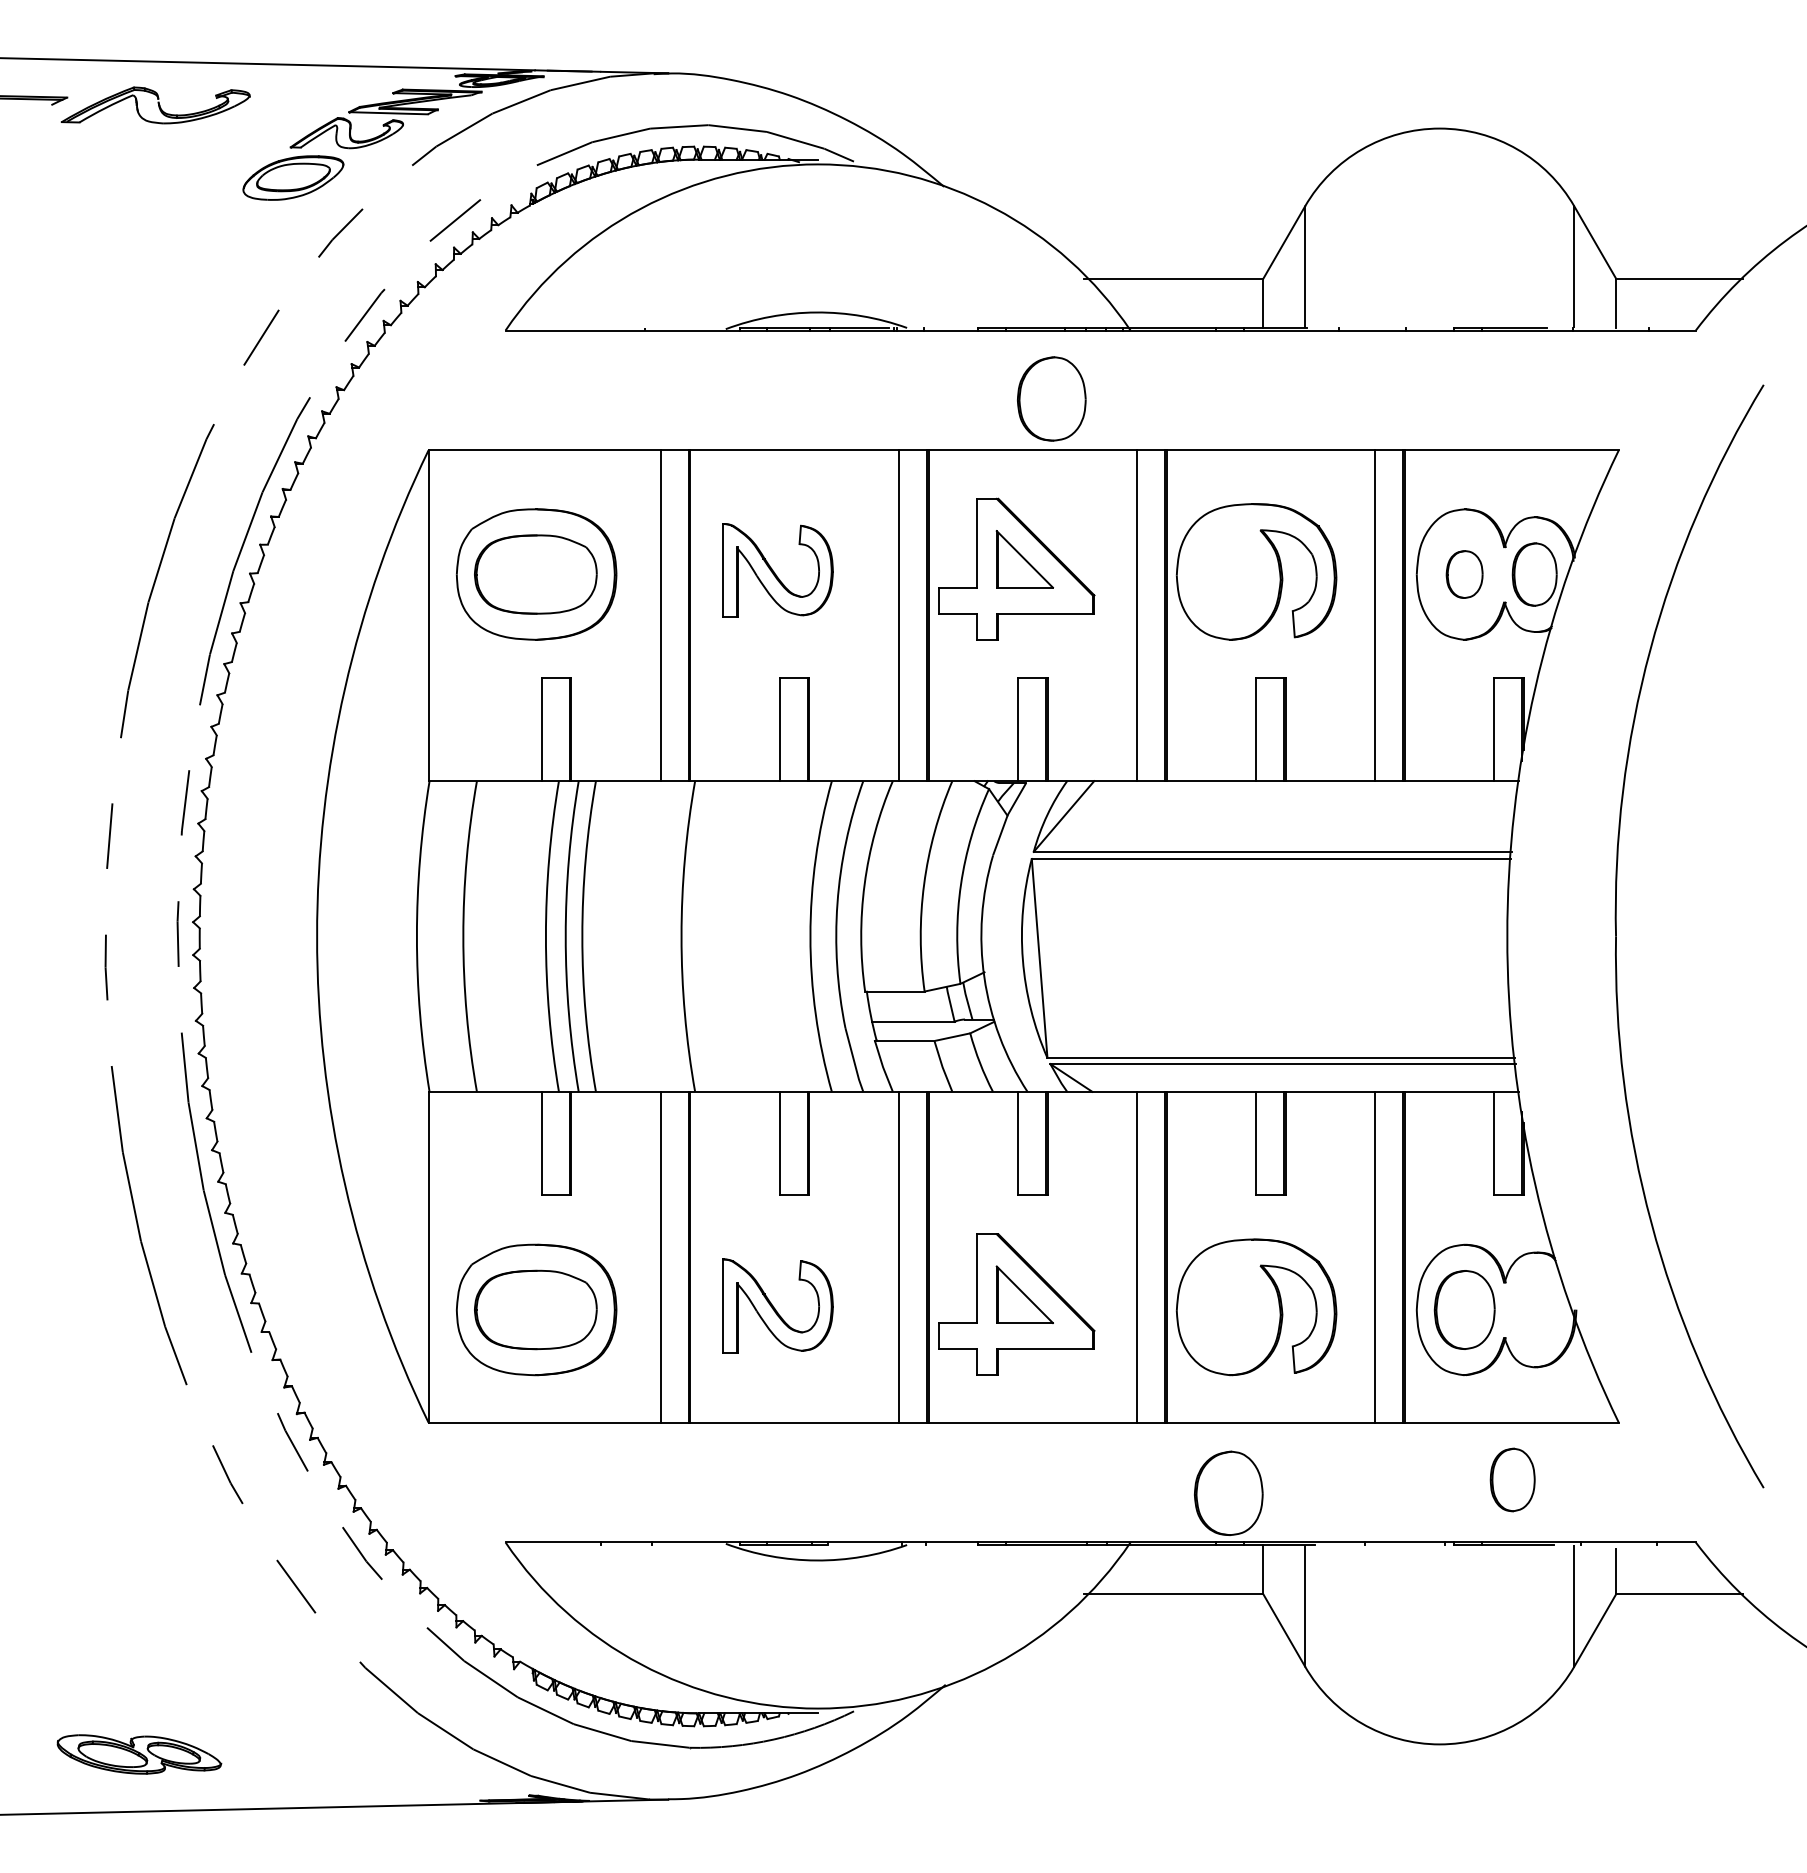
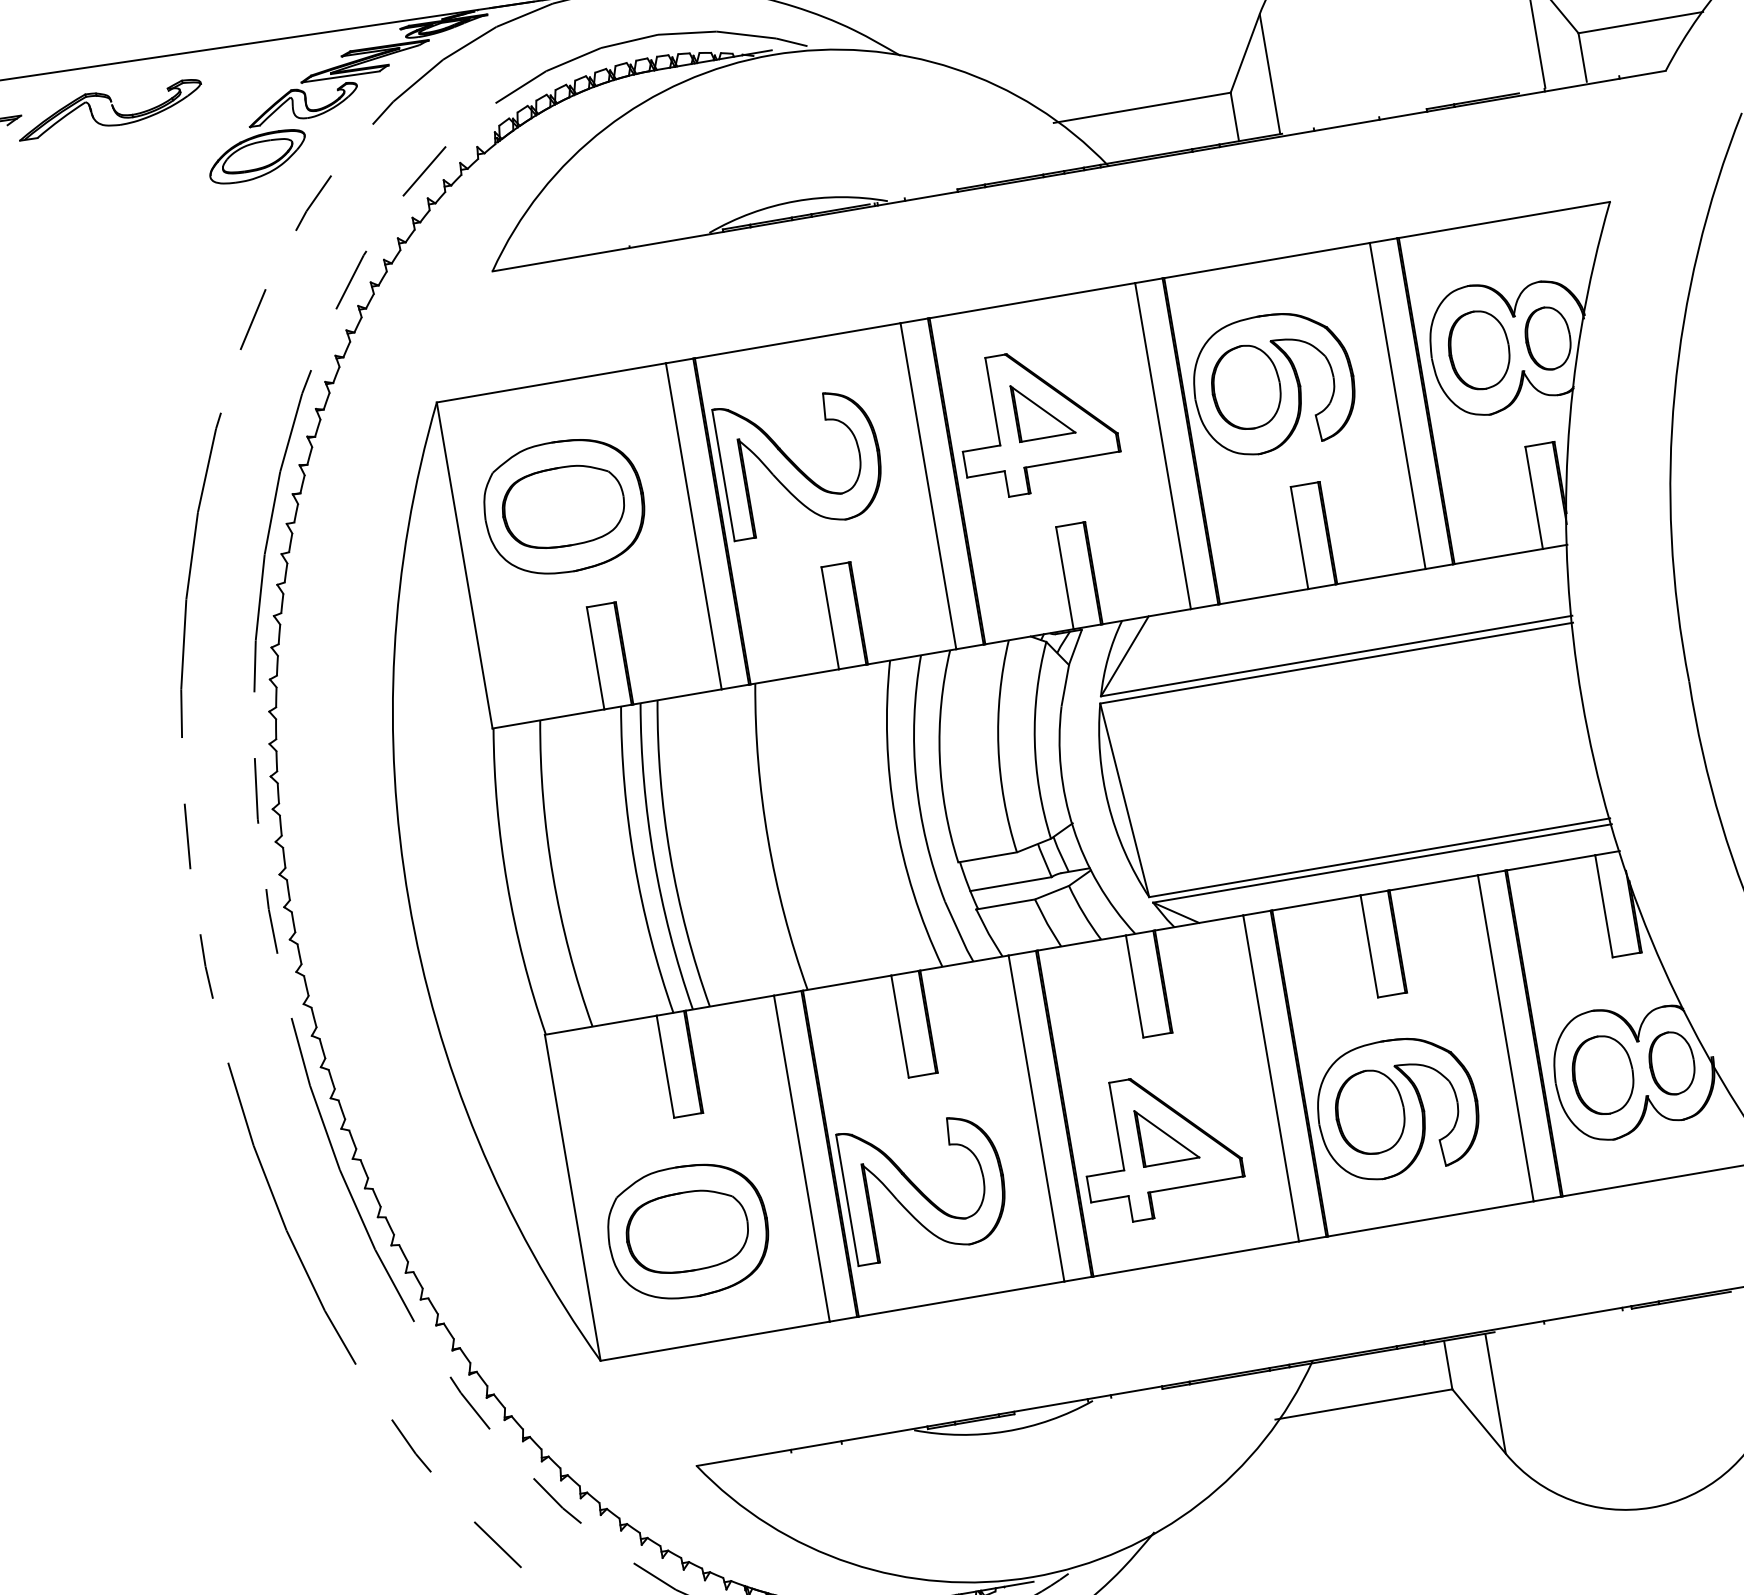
part: (1051, 398) -> (1245, 387), moved
part: (777, 570) -> (800, 462), size x1.43
part: (1464, 574) -> (1478, 350), size x1.67
part: (777, 1305) -> (924, 1186), size x1.43
part: (1512, 1479) -> (1671, 1063), moved
part: (1228, 1492) -> (1369, 1111), moved

